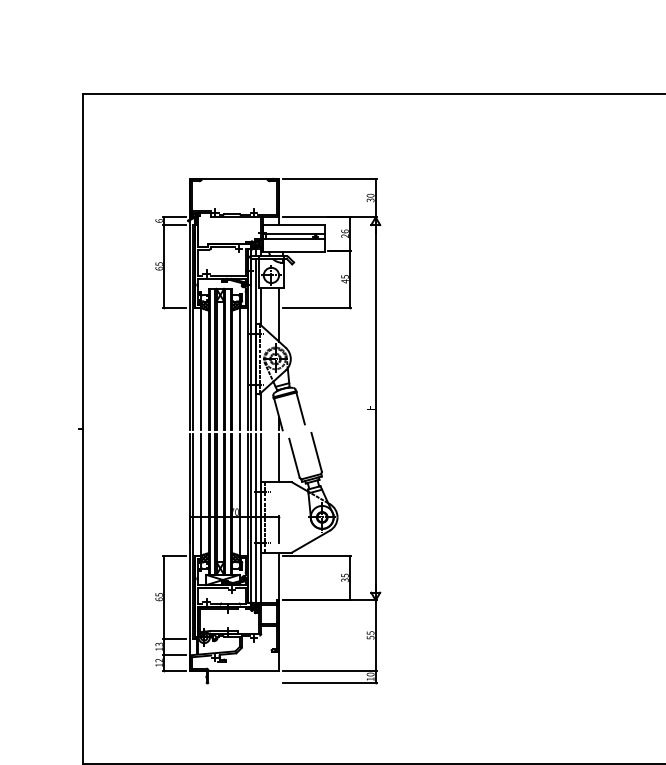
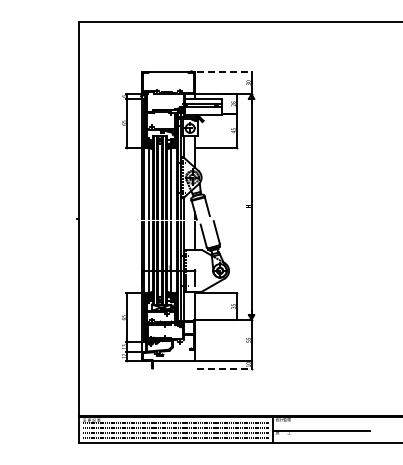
line: (329, 178) -> (224, 71), solid -> dashed
line: (329, 683) -> (224, 368), solid -> dashed

